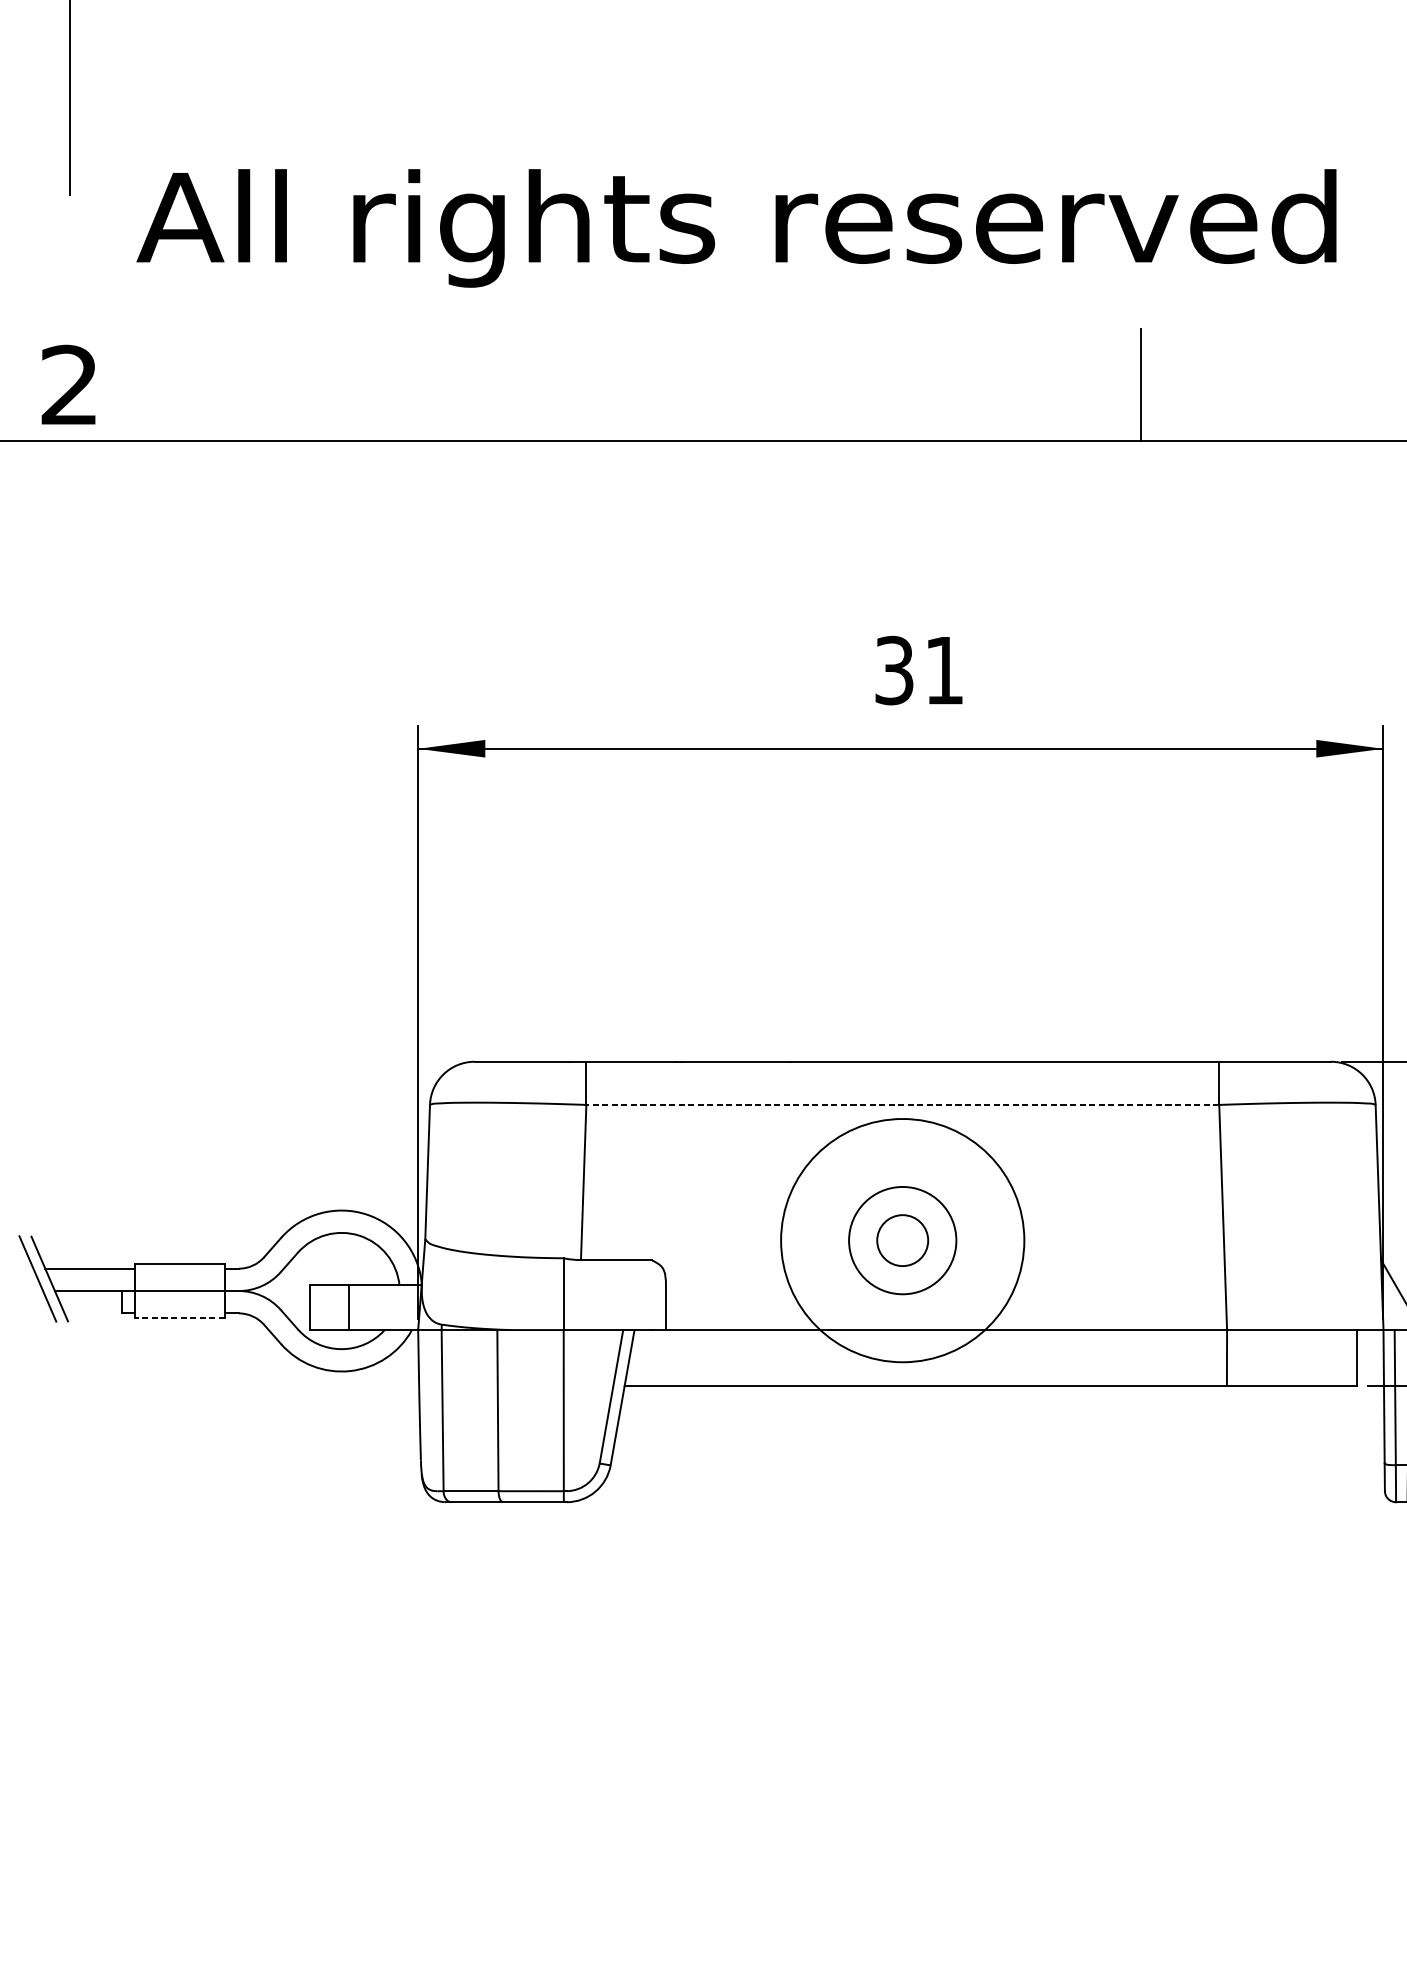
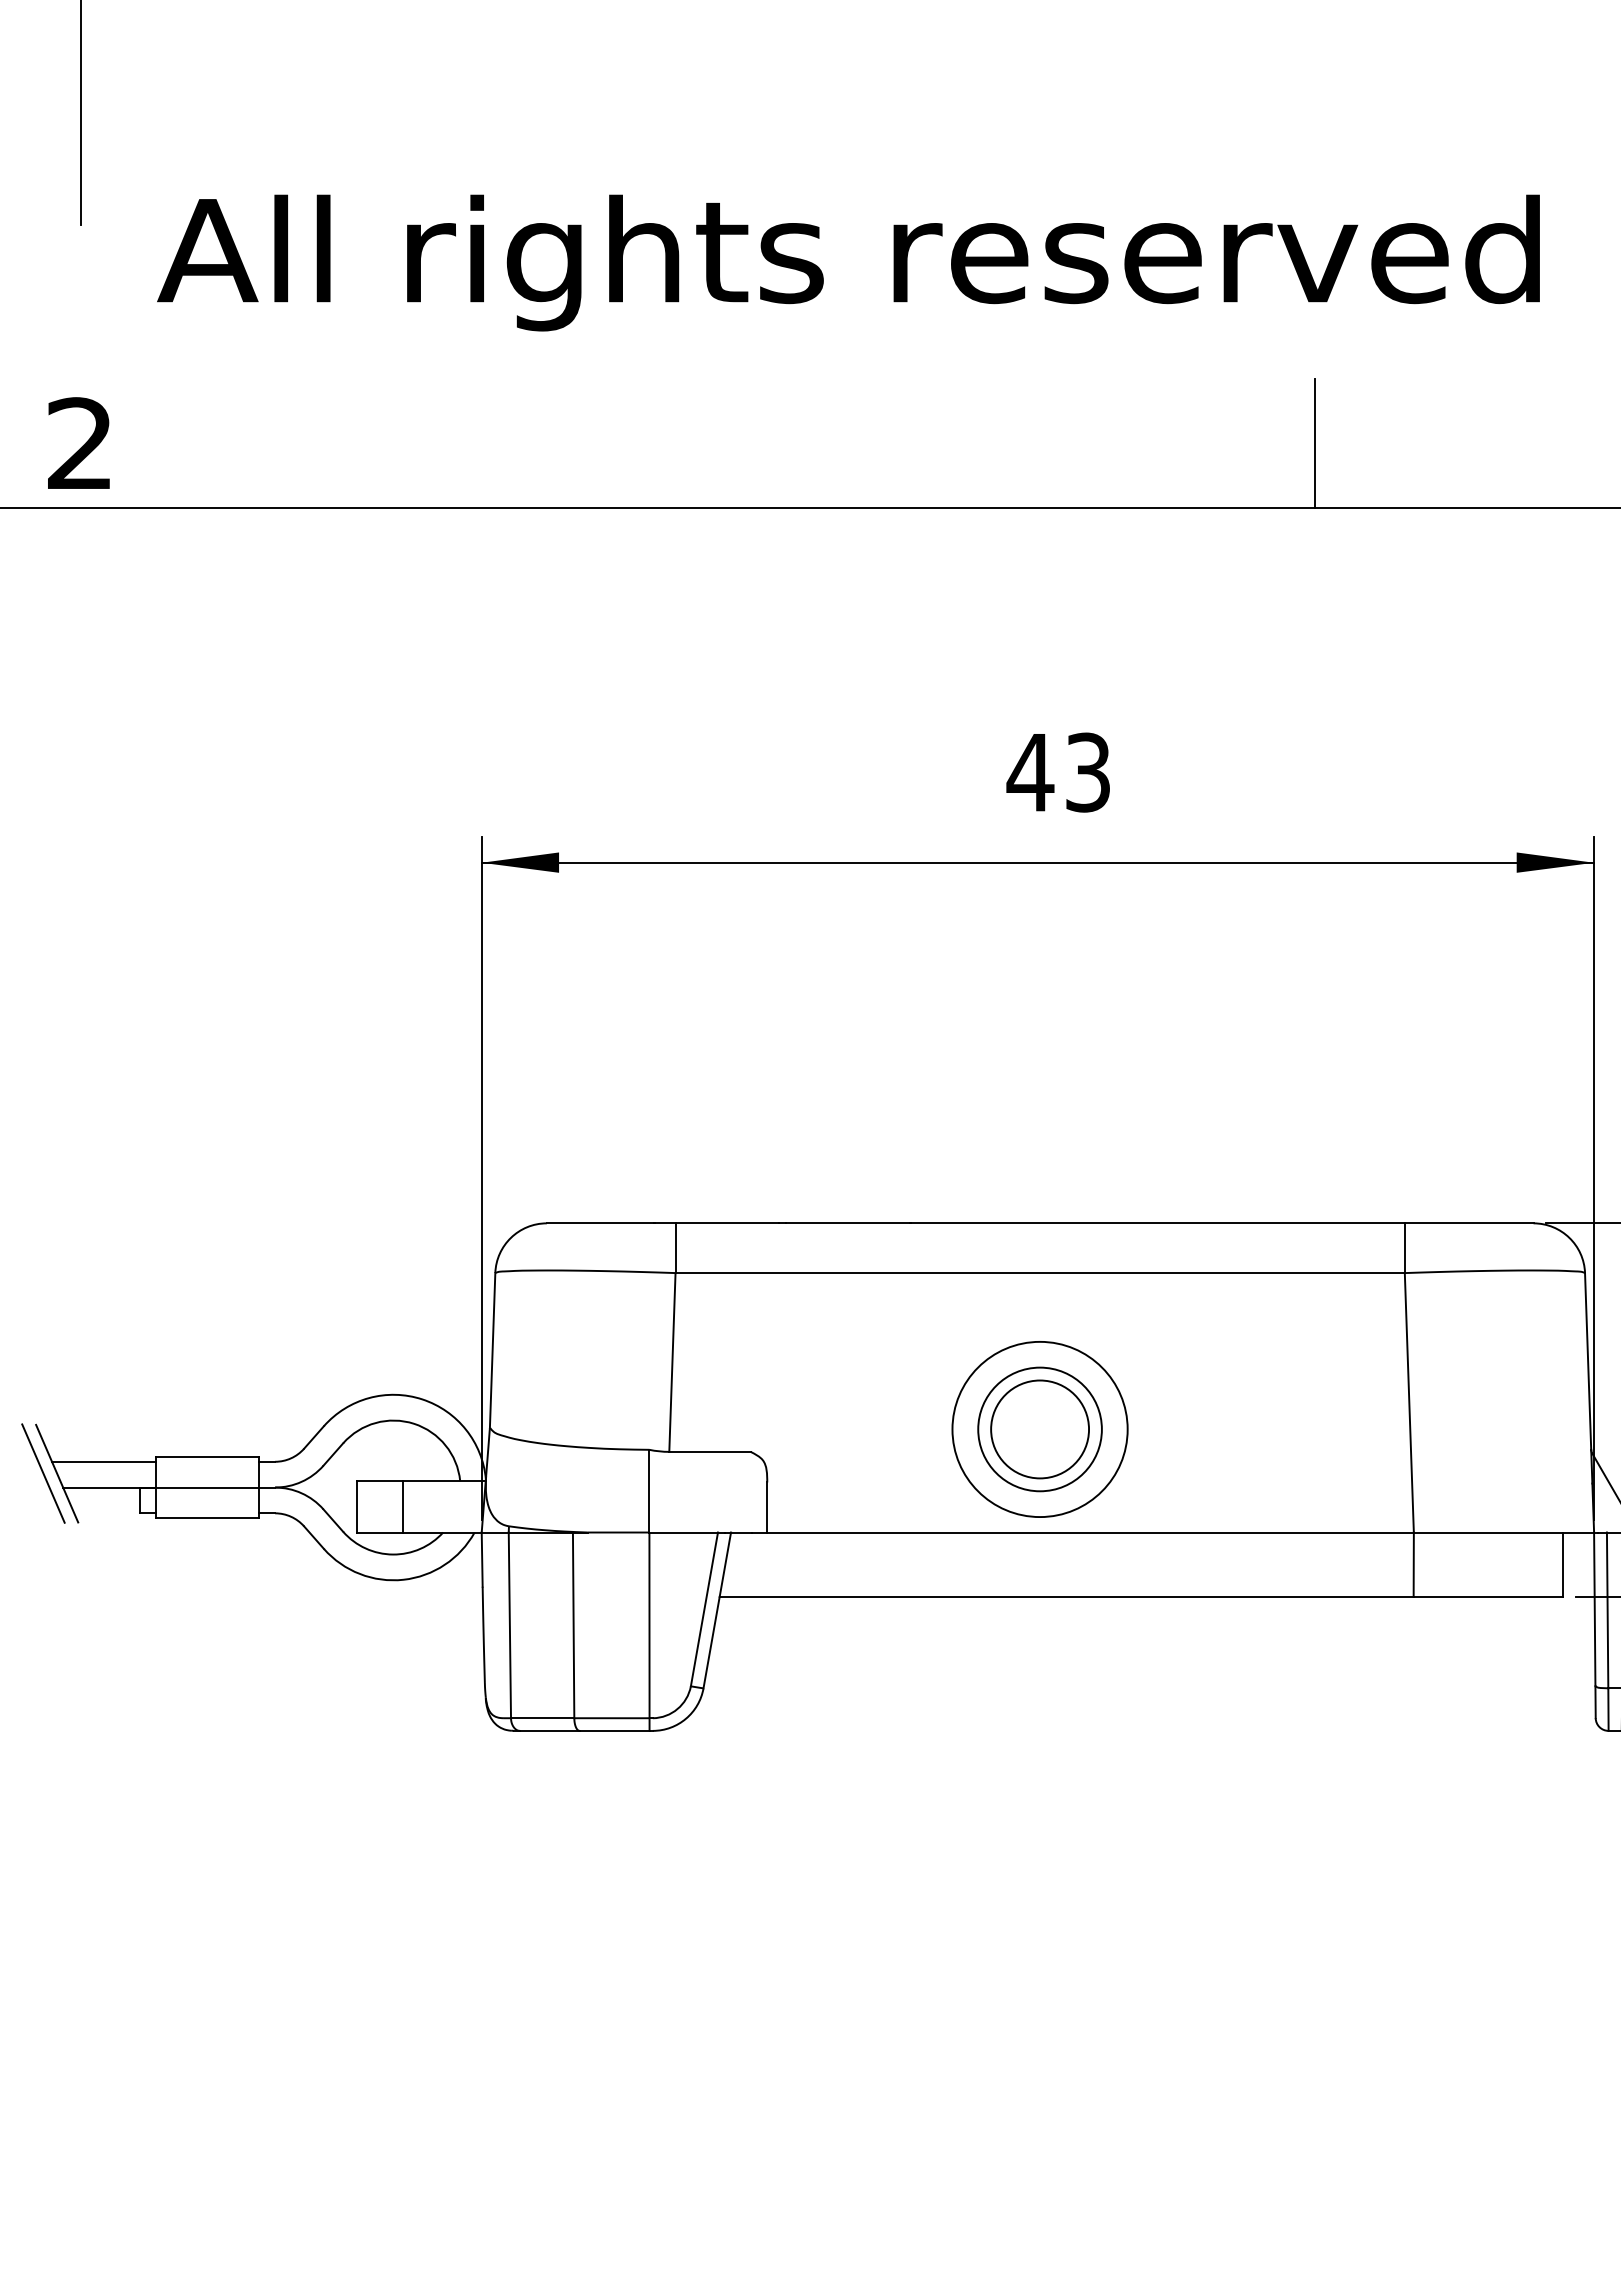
text: (917, 670) -> (1057, 772), 31 -> 43
line: (903, 1105) -> (1040, 1273), dashed -> solid
circle: (902, 1240) -> (1039, 1429), size x0.62
circle: (903, 1240) -> (1040, 1429), size x1.67
line: (180, 1317) -> (207, 1518), dashed -> solid

